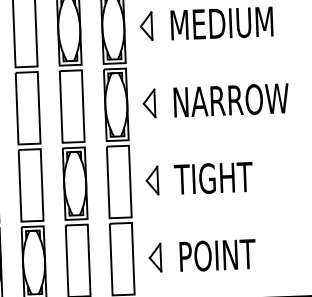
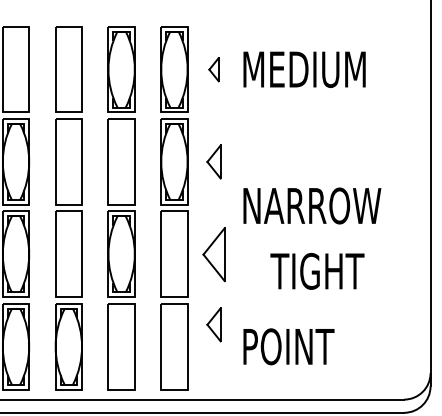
part: (145, 26) -> (213, 69), size x0.7
text: (231, 100) -> (312, 205), moved
text: (213, 178) -> (317, 271), moved
part: (151, 180) -> (213, 253), size x1.6
part: (154, 257) -> (213, 324), moved

